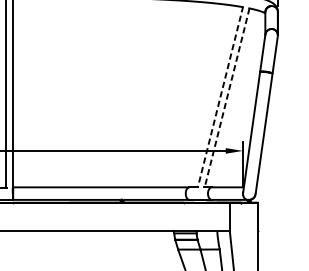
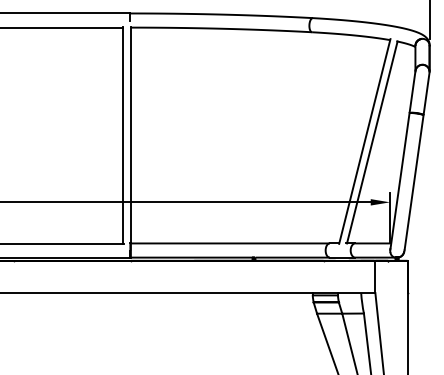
line: (220, 97) -> (364, 141), dashed -> solid
line: (227, 97) -> (372, 142), dashed -> solid

